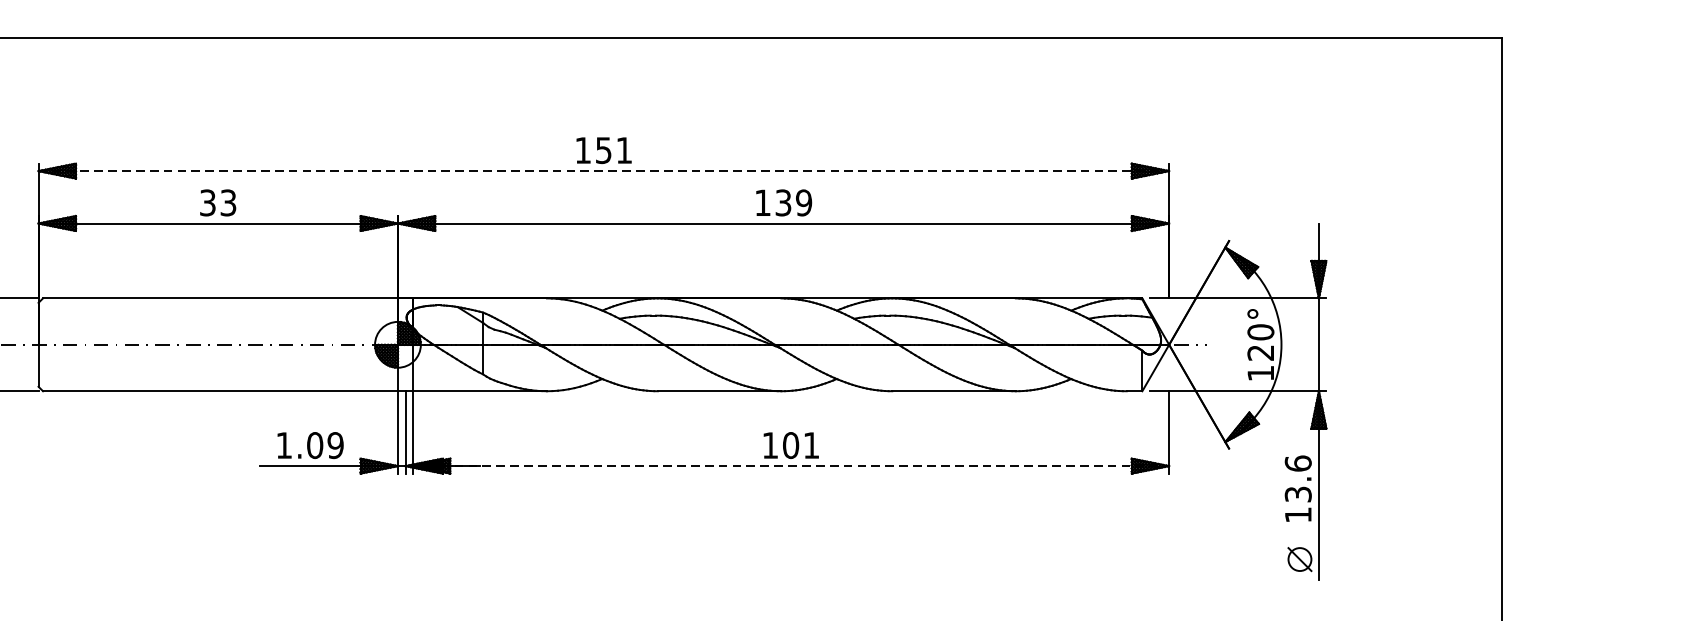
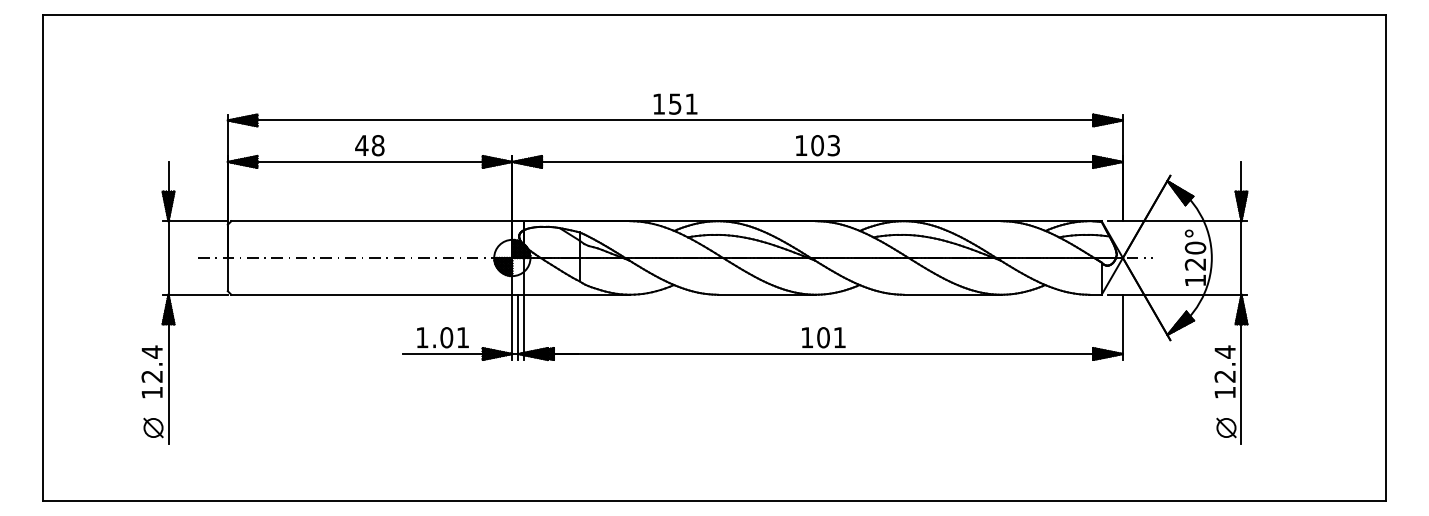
line: (604, 171) -> (675, 120), dashed -> solid
text: (217, 202) -> (369, 145), 33 -> 48
text: (793, 202) -> (825, 145), 139 -> 103
text: (334, 445) -> (462, 337), 1.09 -> 1.01
line: (792, 466) -> (824, 354), dashed -> solid
text: (1297, 478) -> (1224, 363), 13.6 -> 12.4

